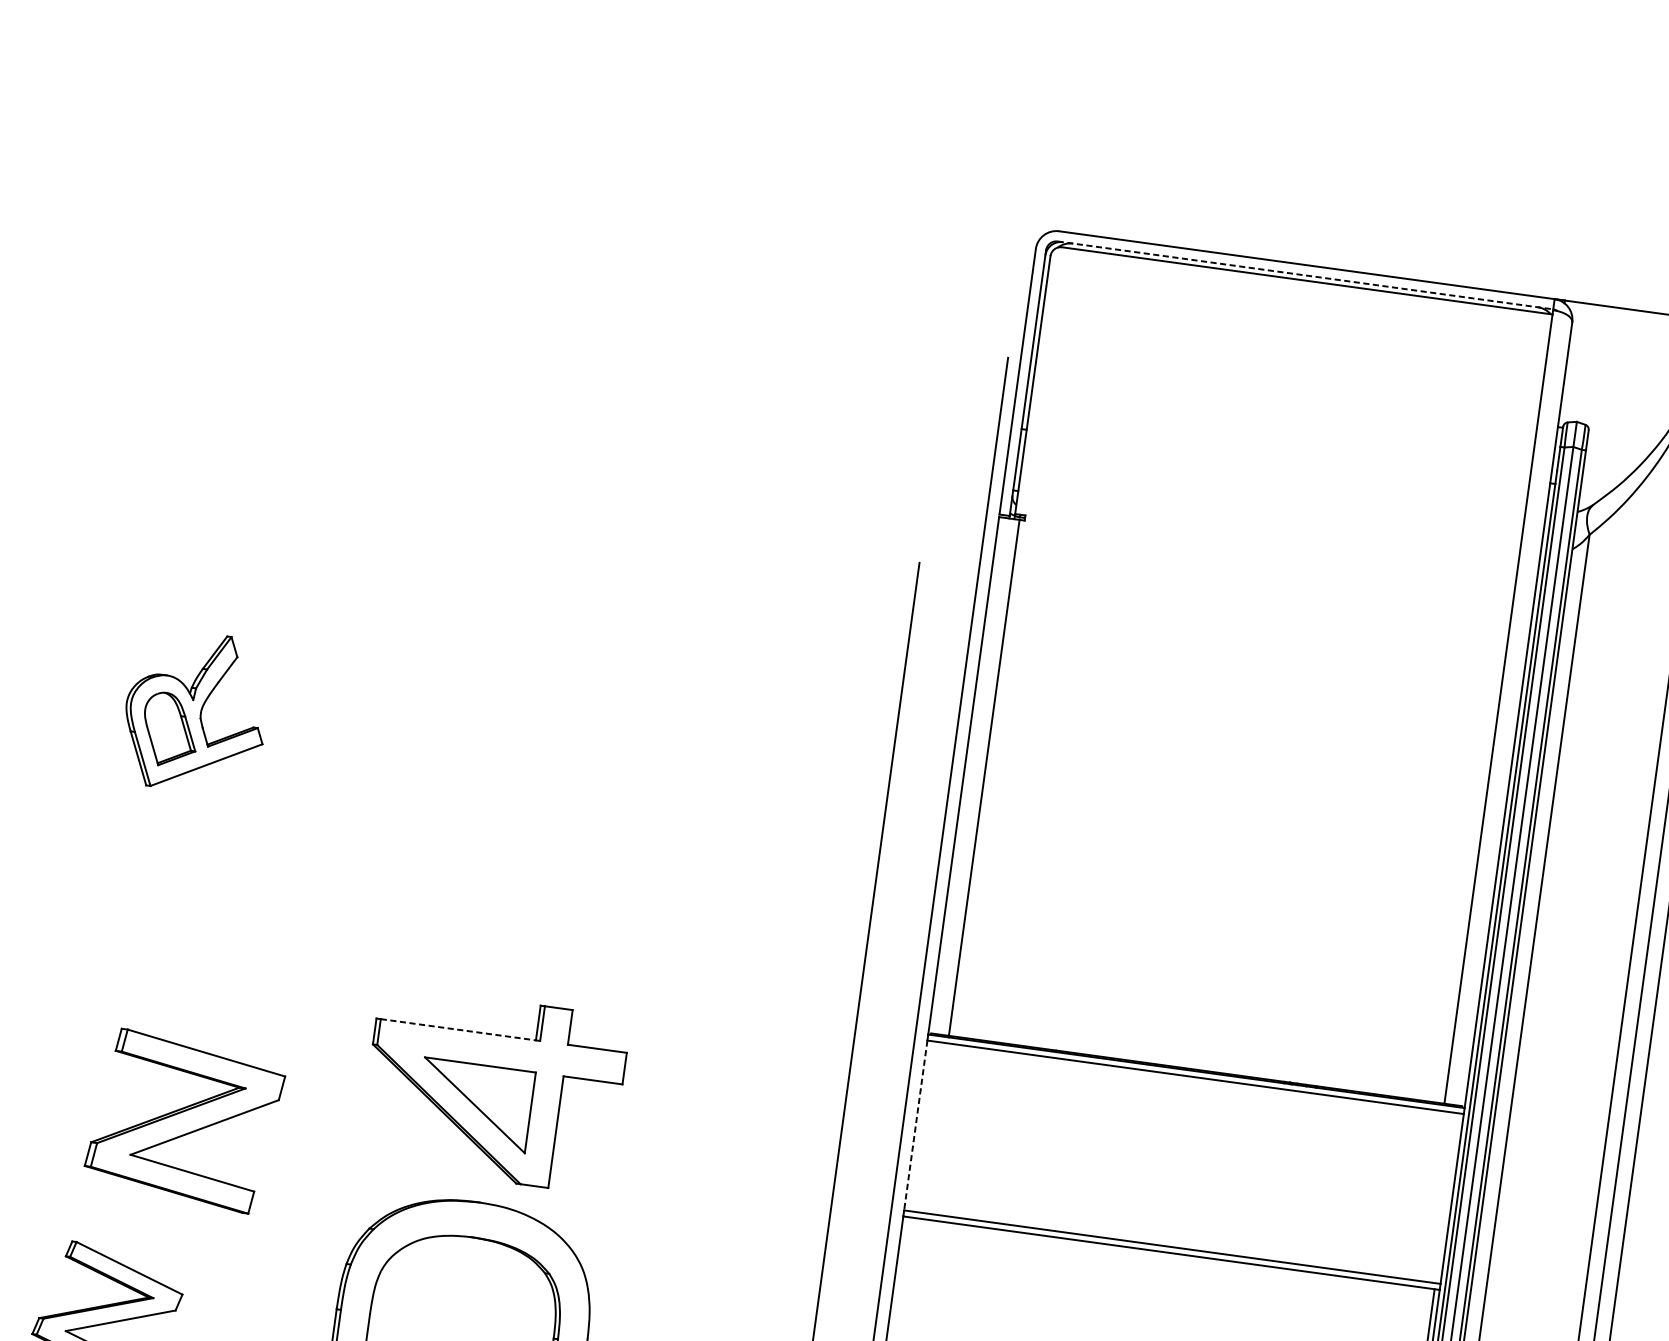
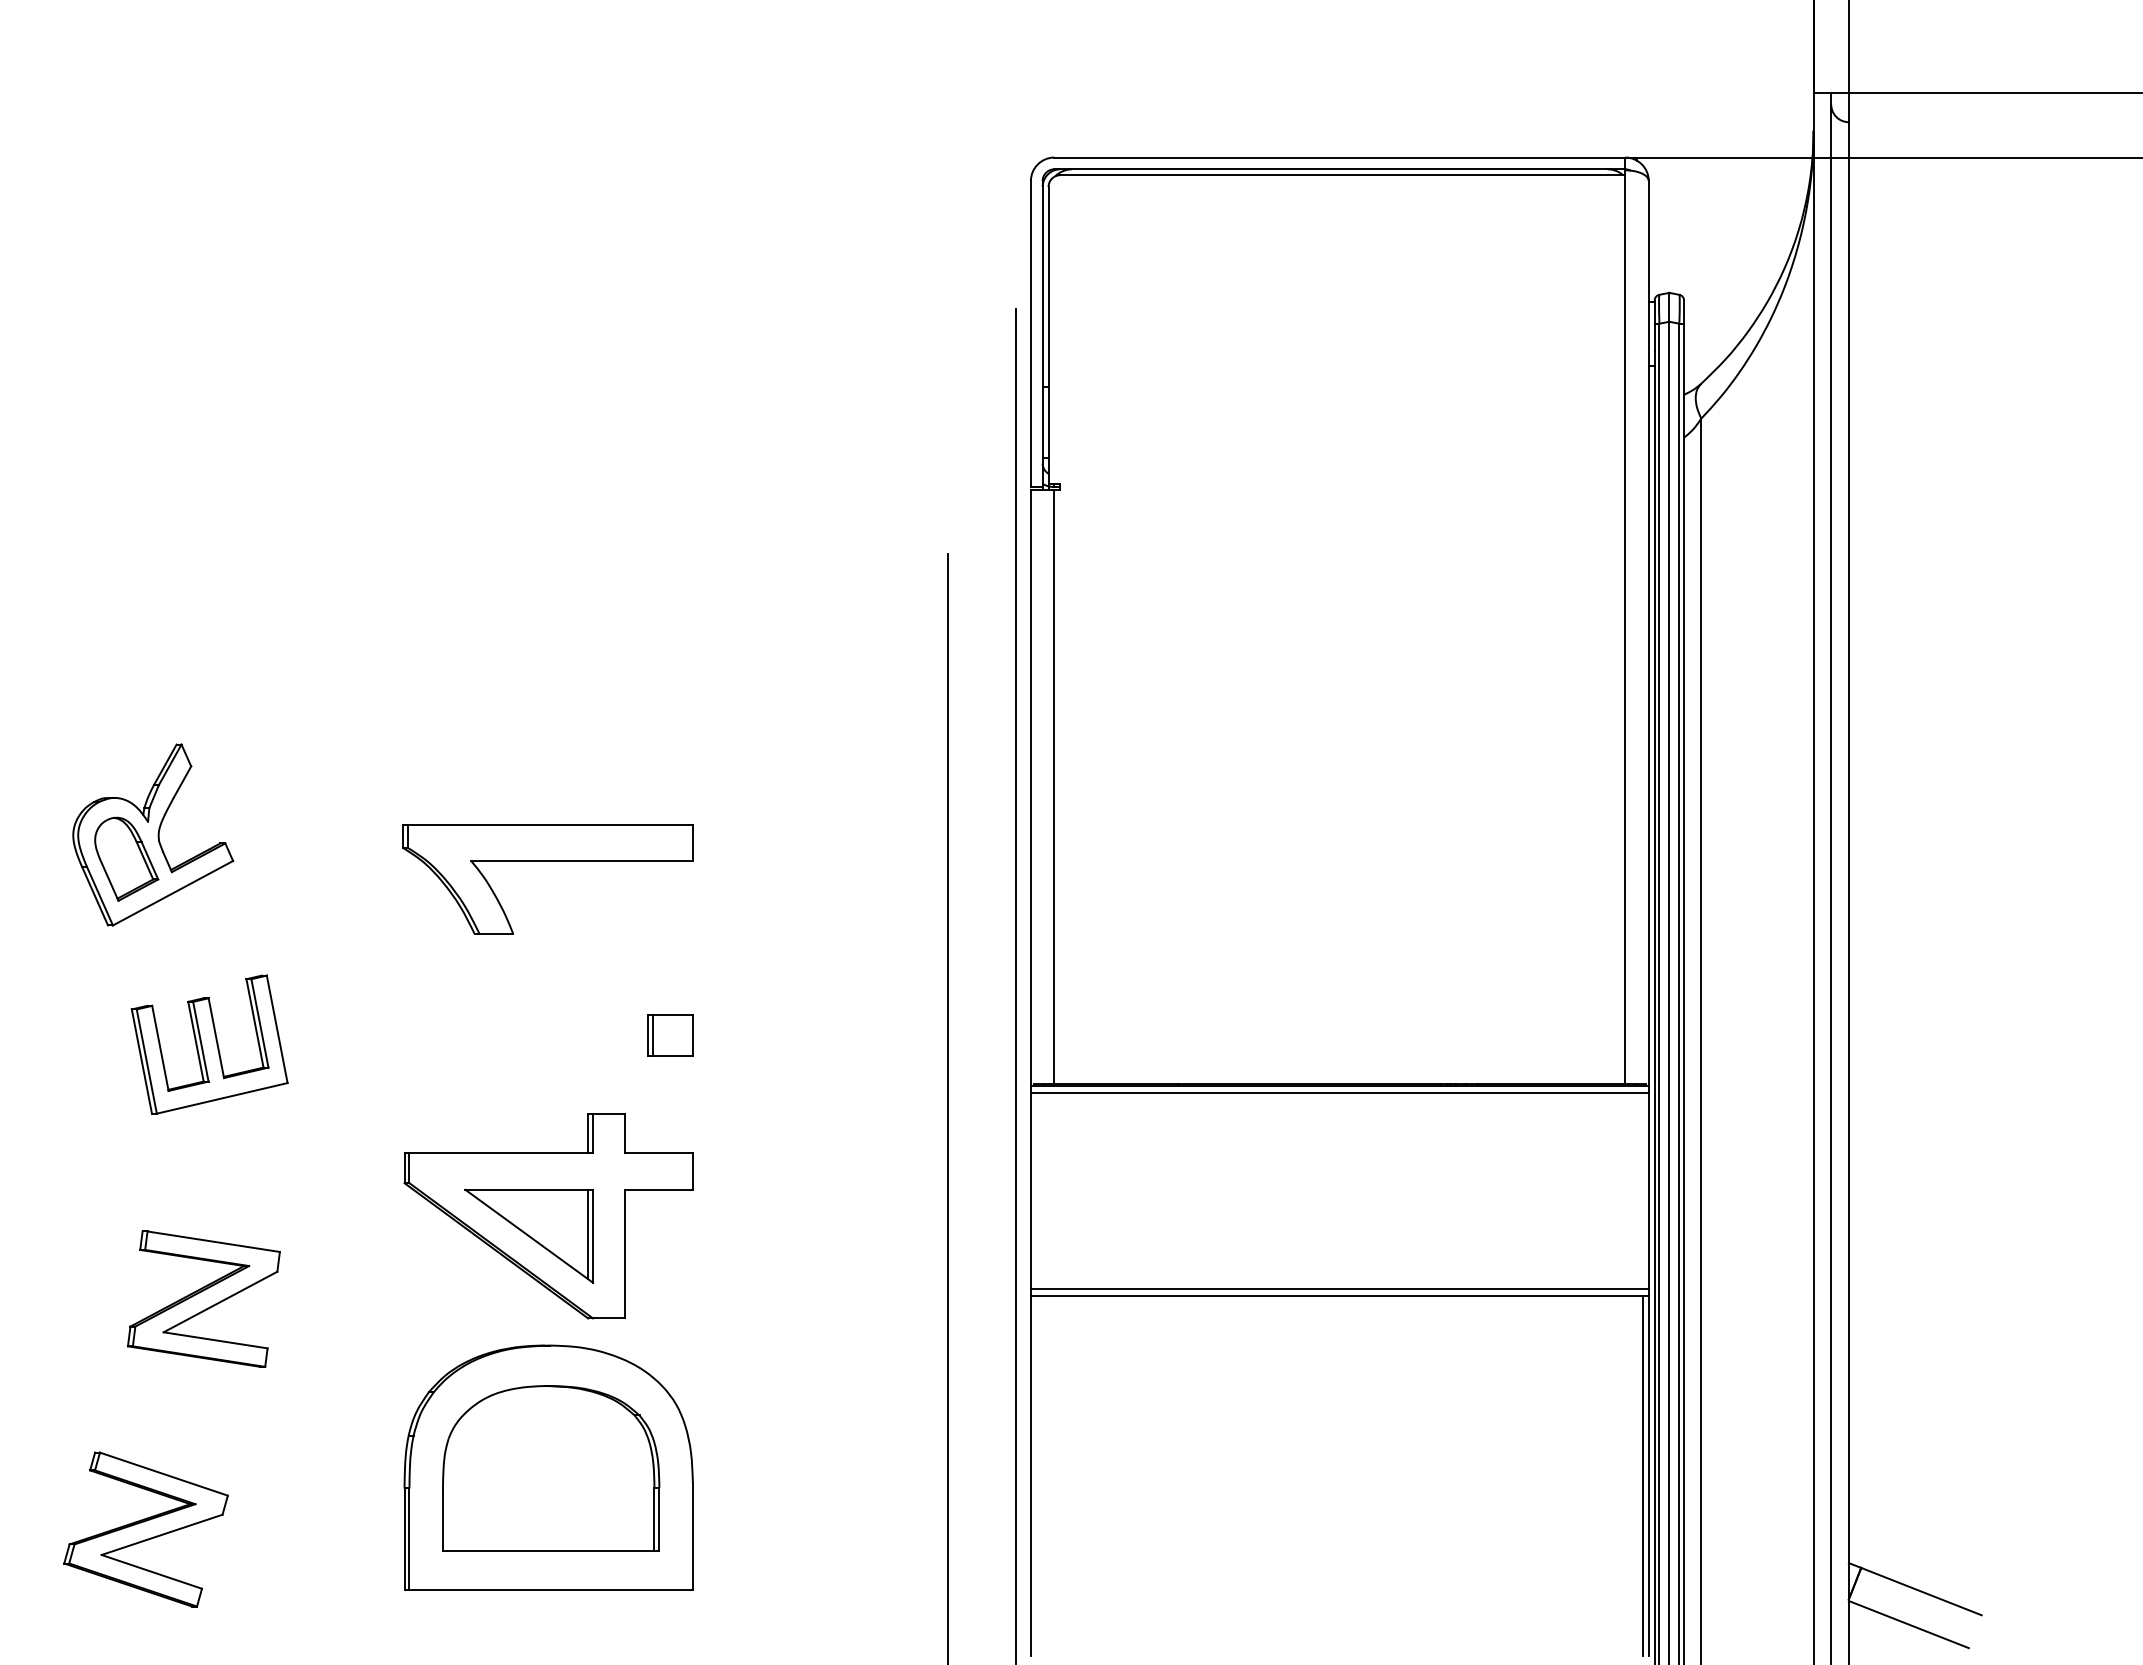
line: (1306, 275) -> (1340, 169), dashed -> solid
part: (535, 782) -> (547, 861), added
part: (220, 900) -> (209, 1044), added
part: (621, 947) -> (670, 1035), added
line: (460, 1030) -> (501, 1153), dashed -> solid
line: (526, 1110) -> (588, 1234), added
part: (184, 1120) -> (203, 1298), size x0.71
line: (915, 1125) -> (1030, 1190), dashed -> solid

